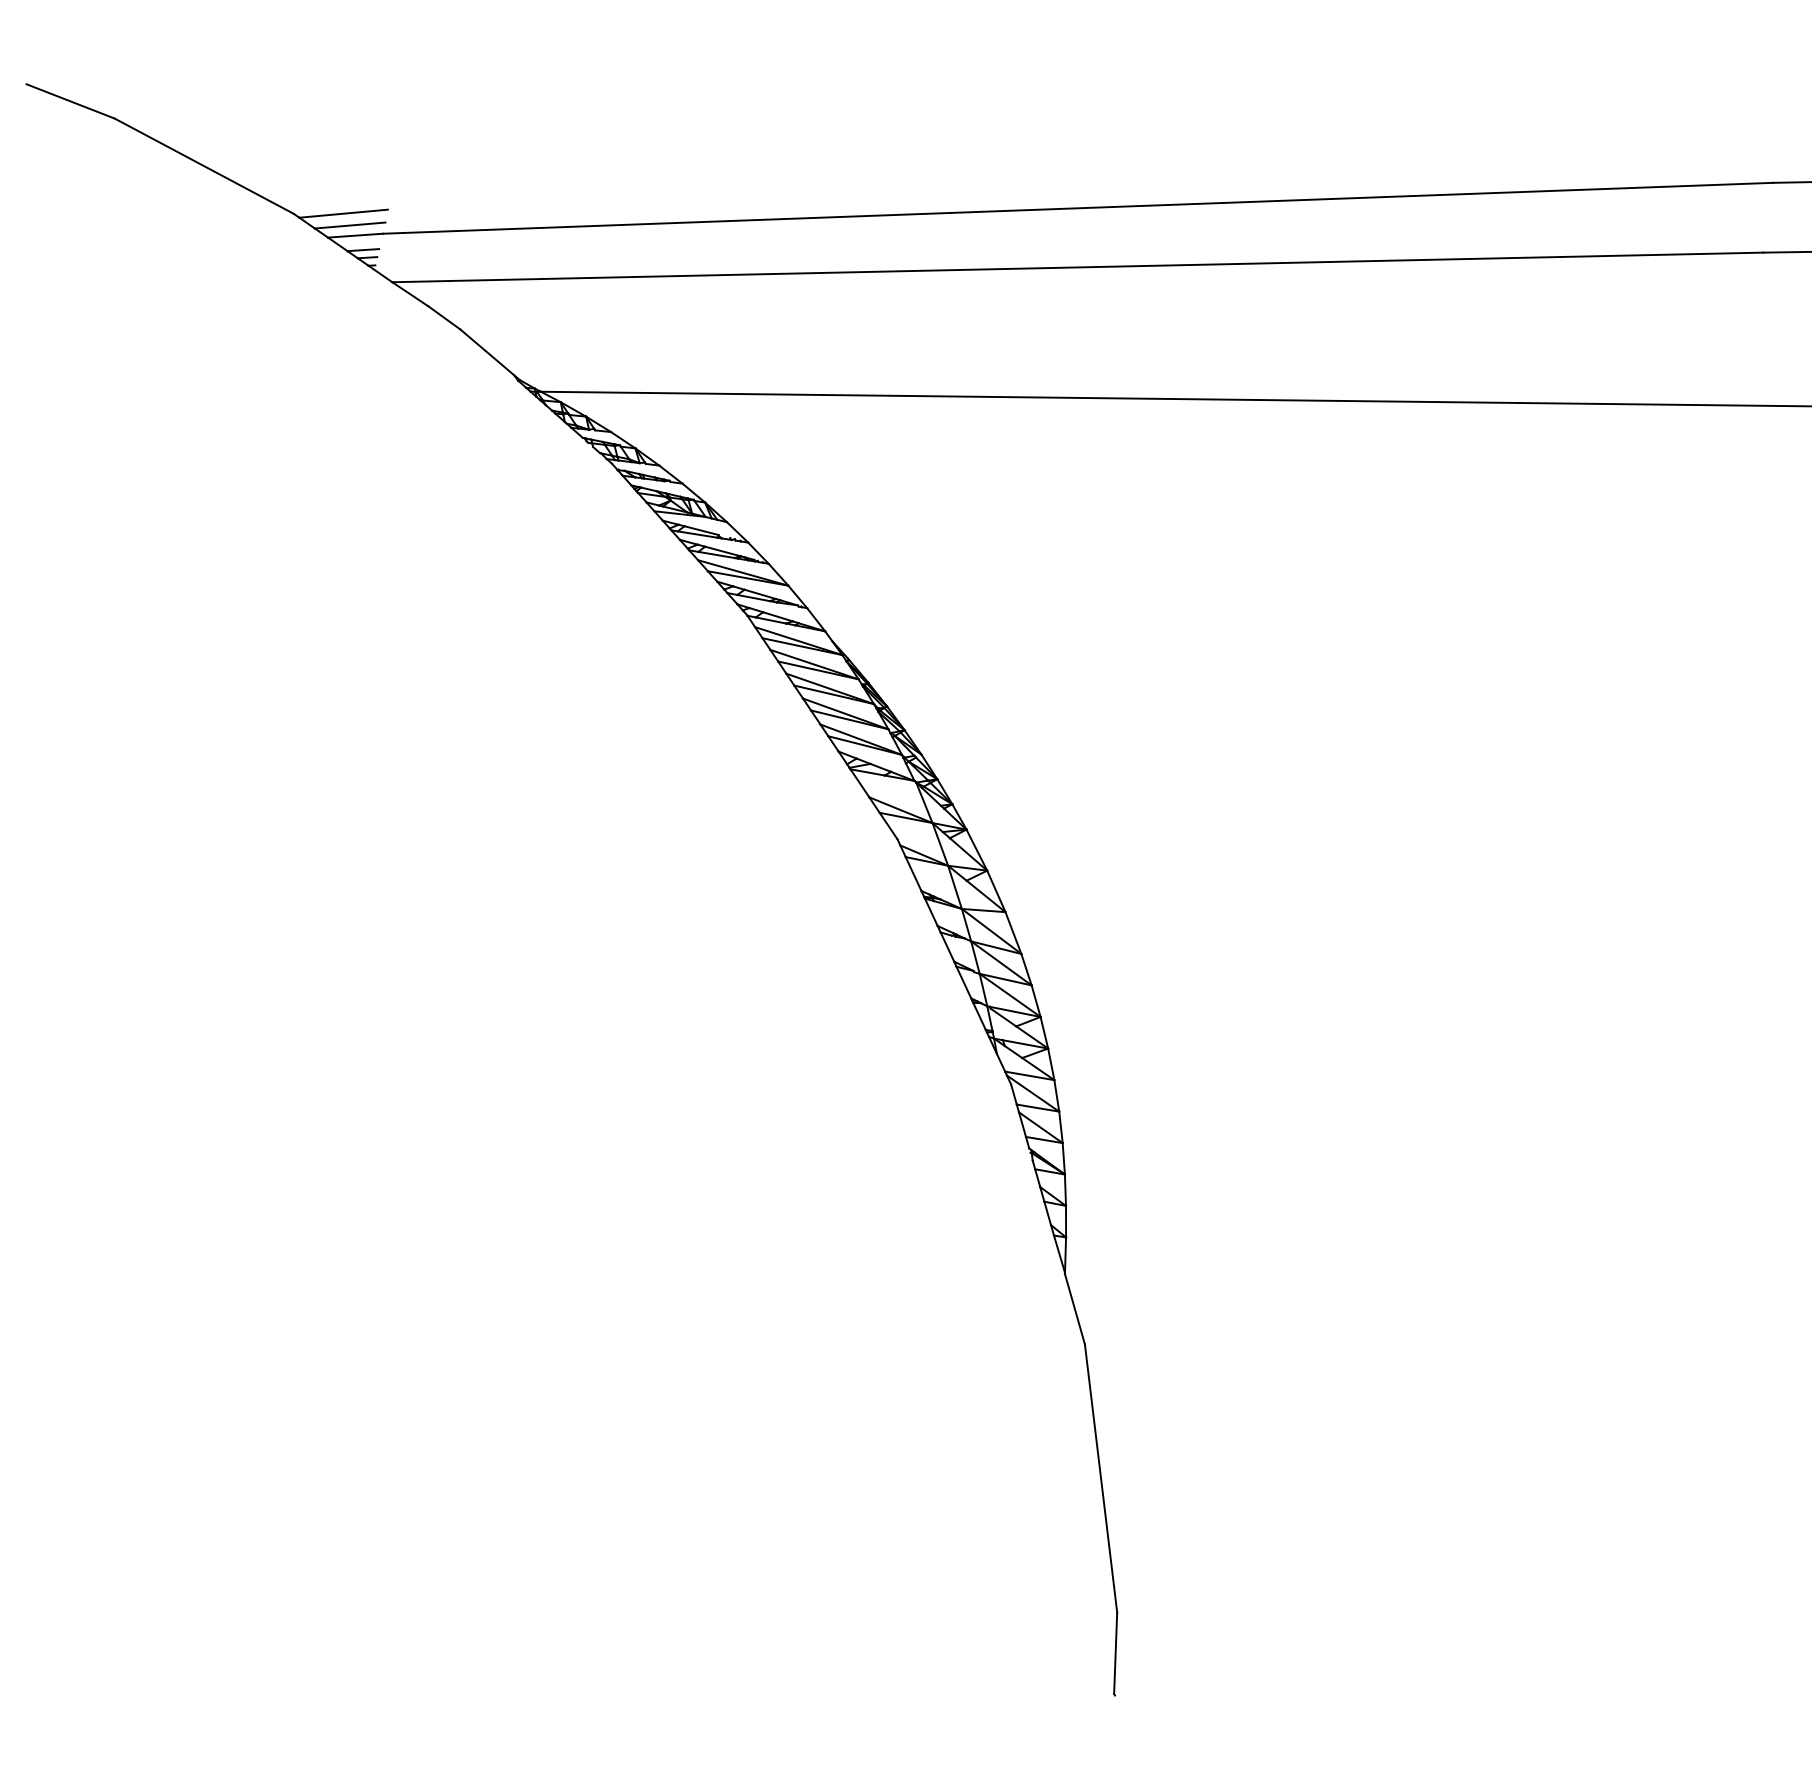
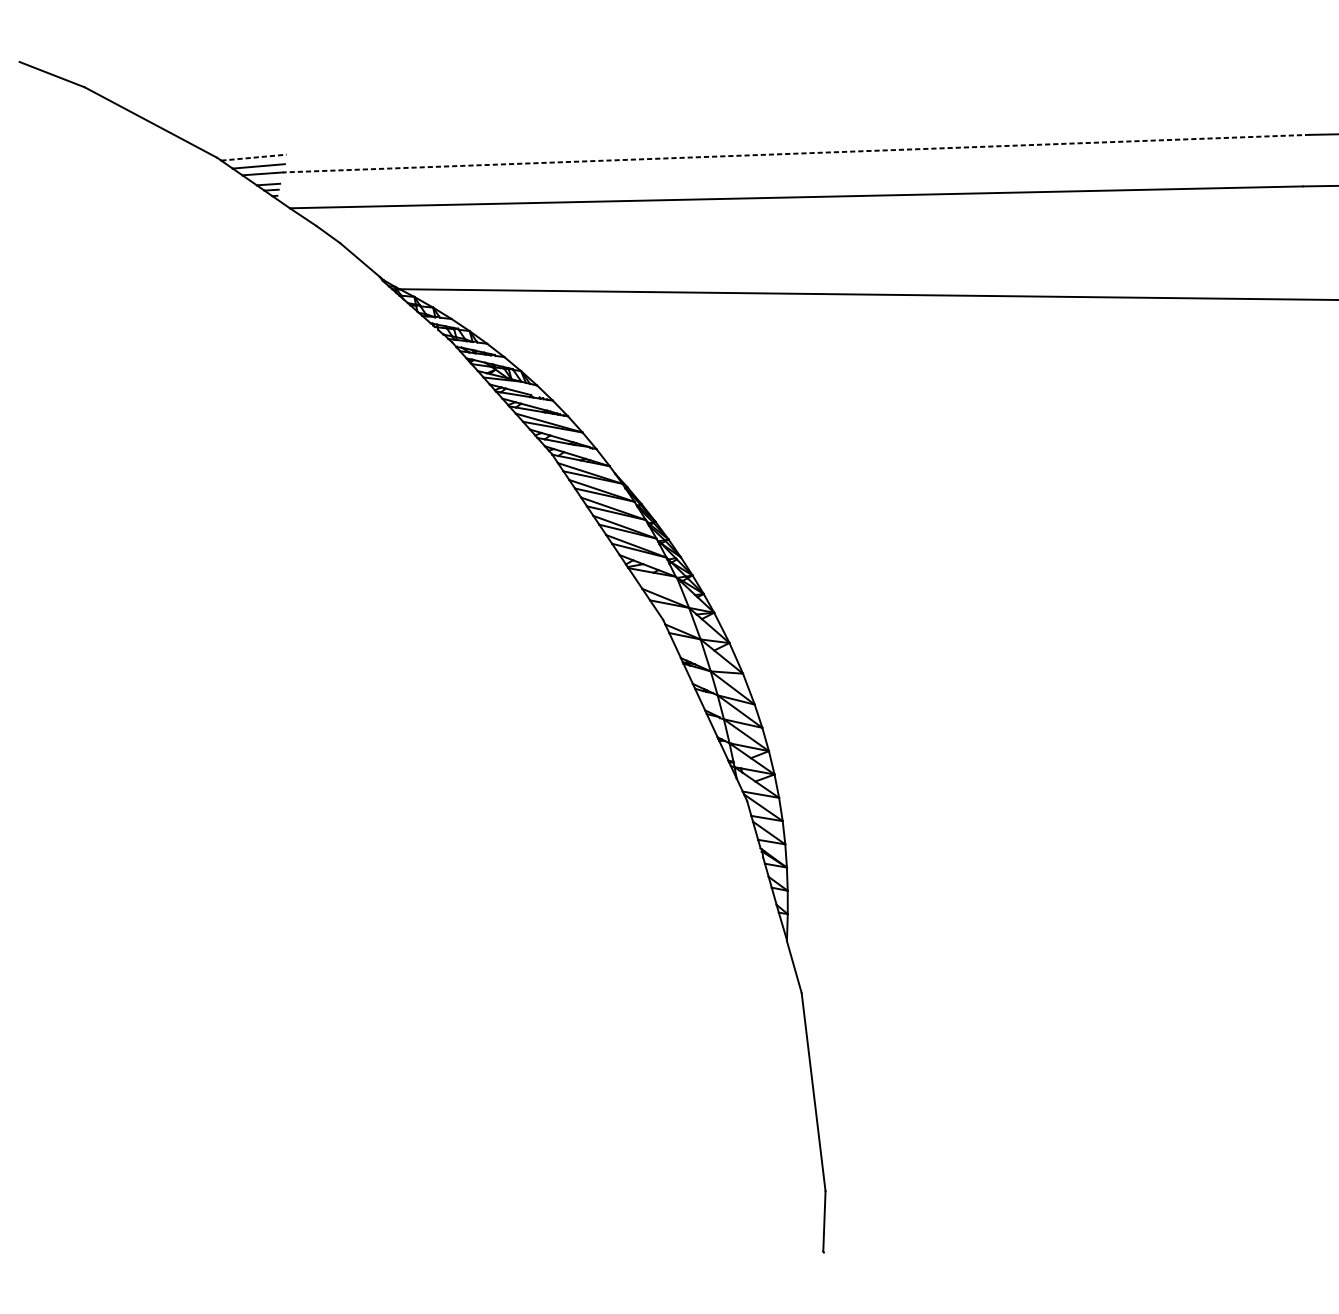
line: (1077, 208) -> (796, 153), solid -> dashed
line: (344, 213) -> (254, 157), solid -> dashed

